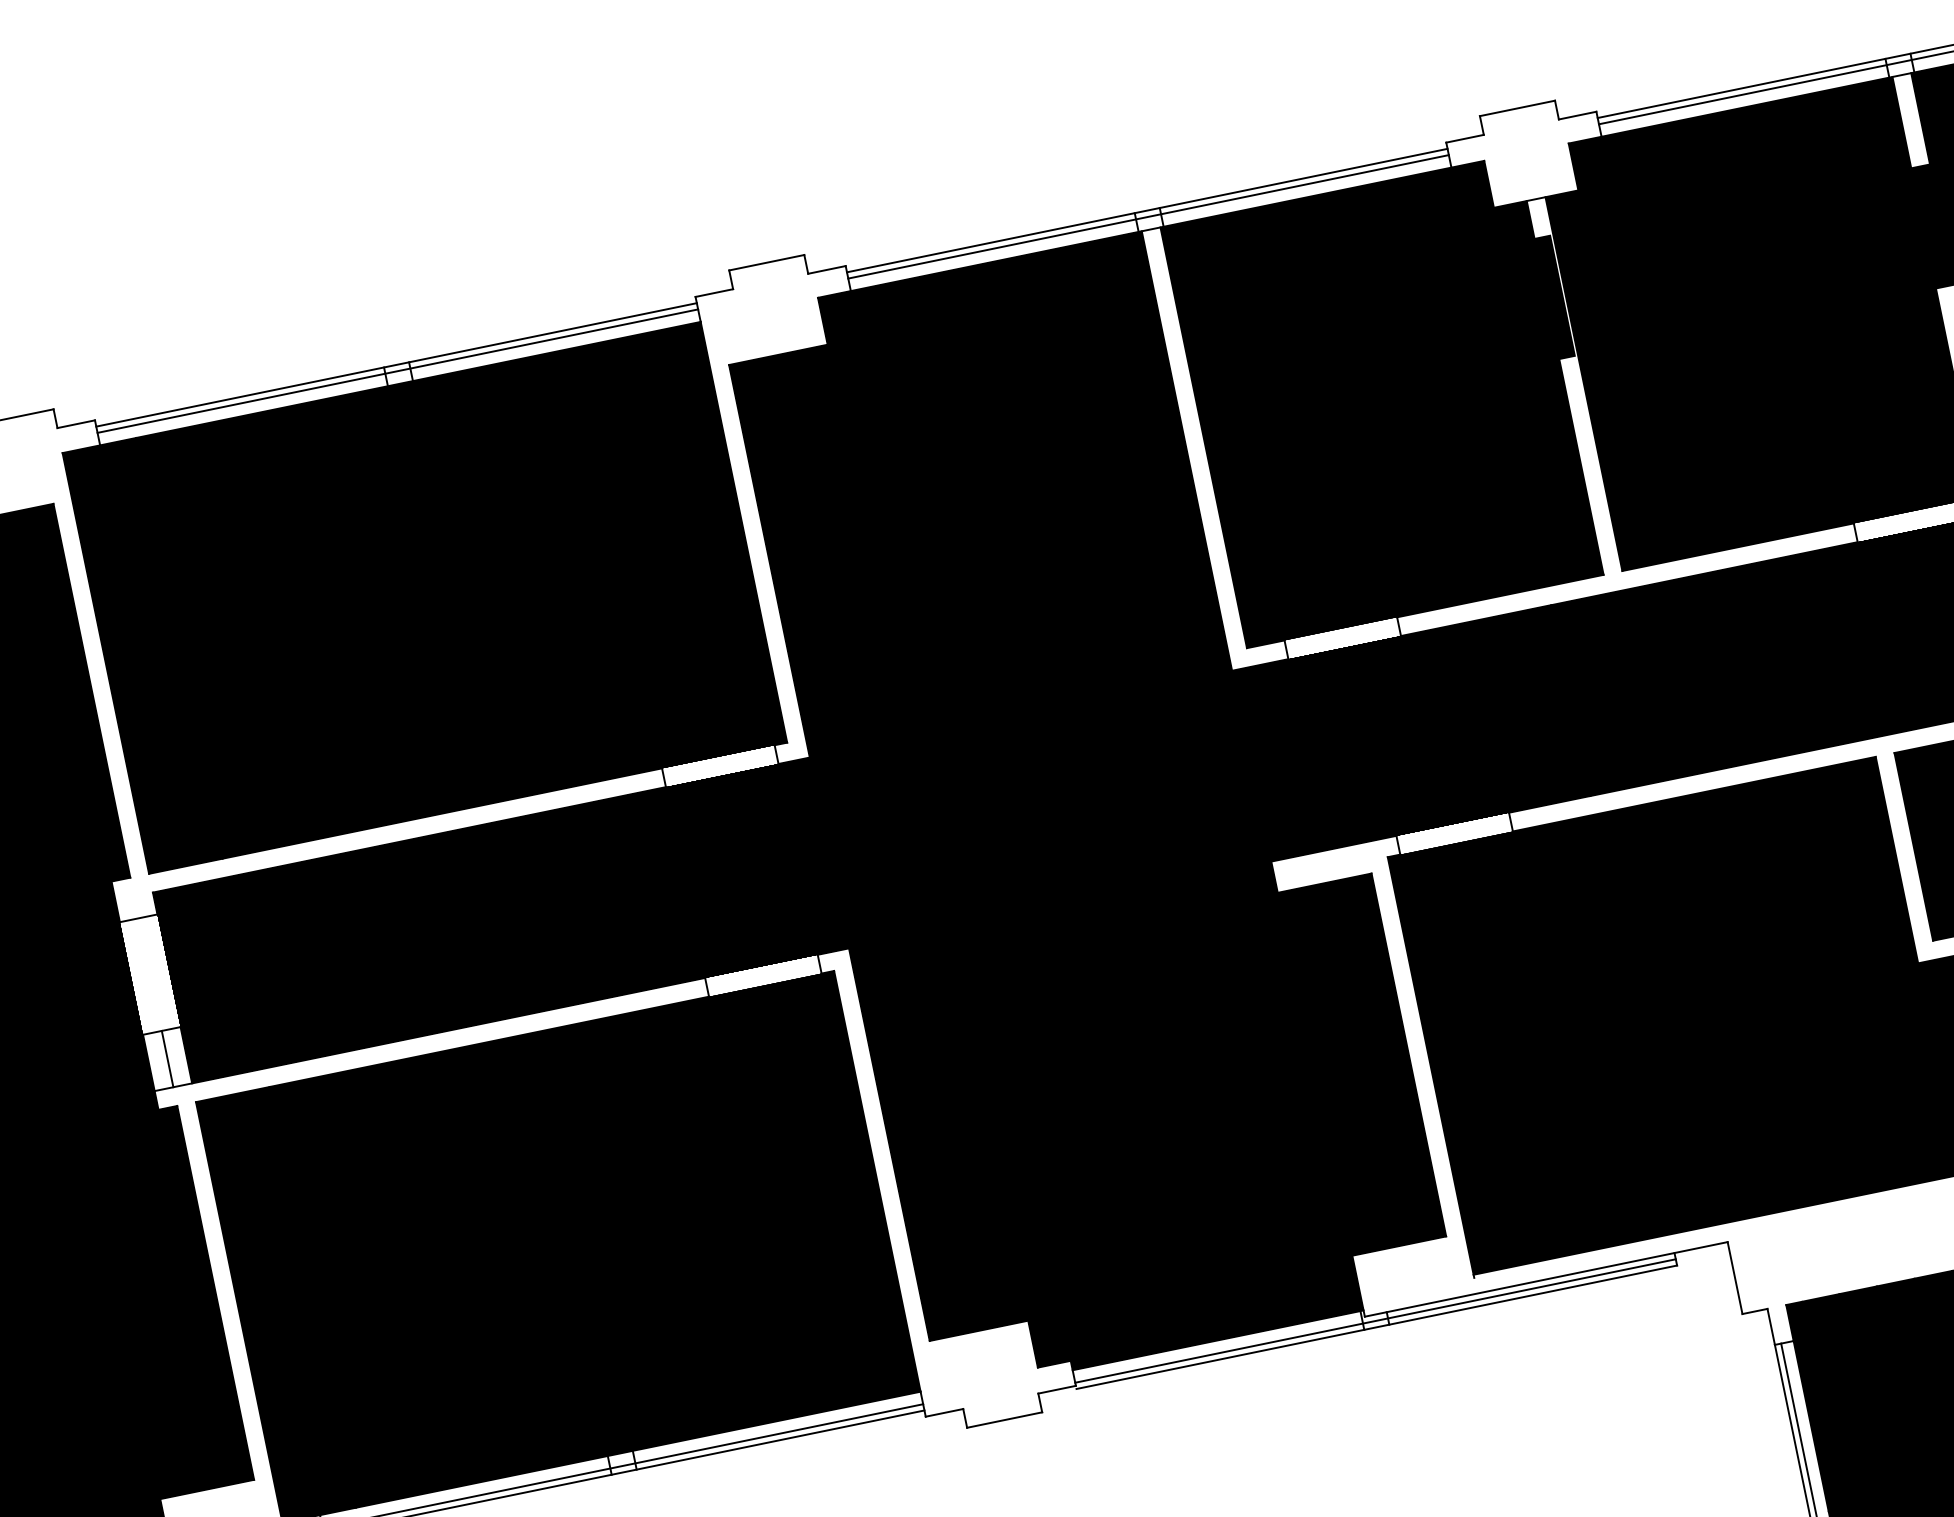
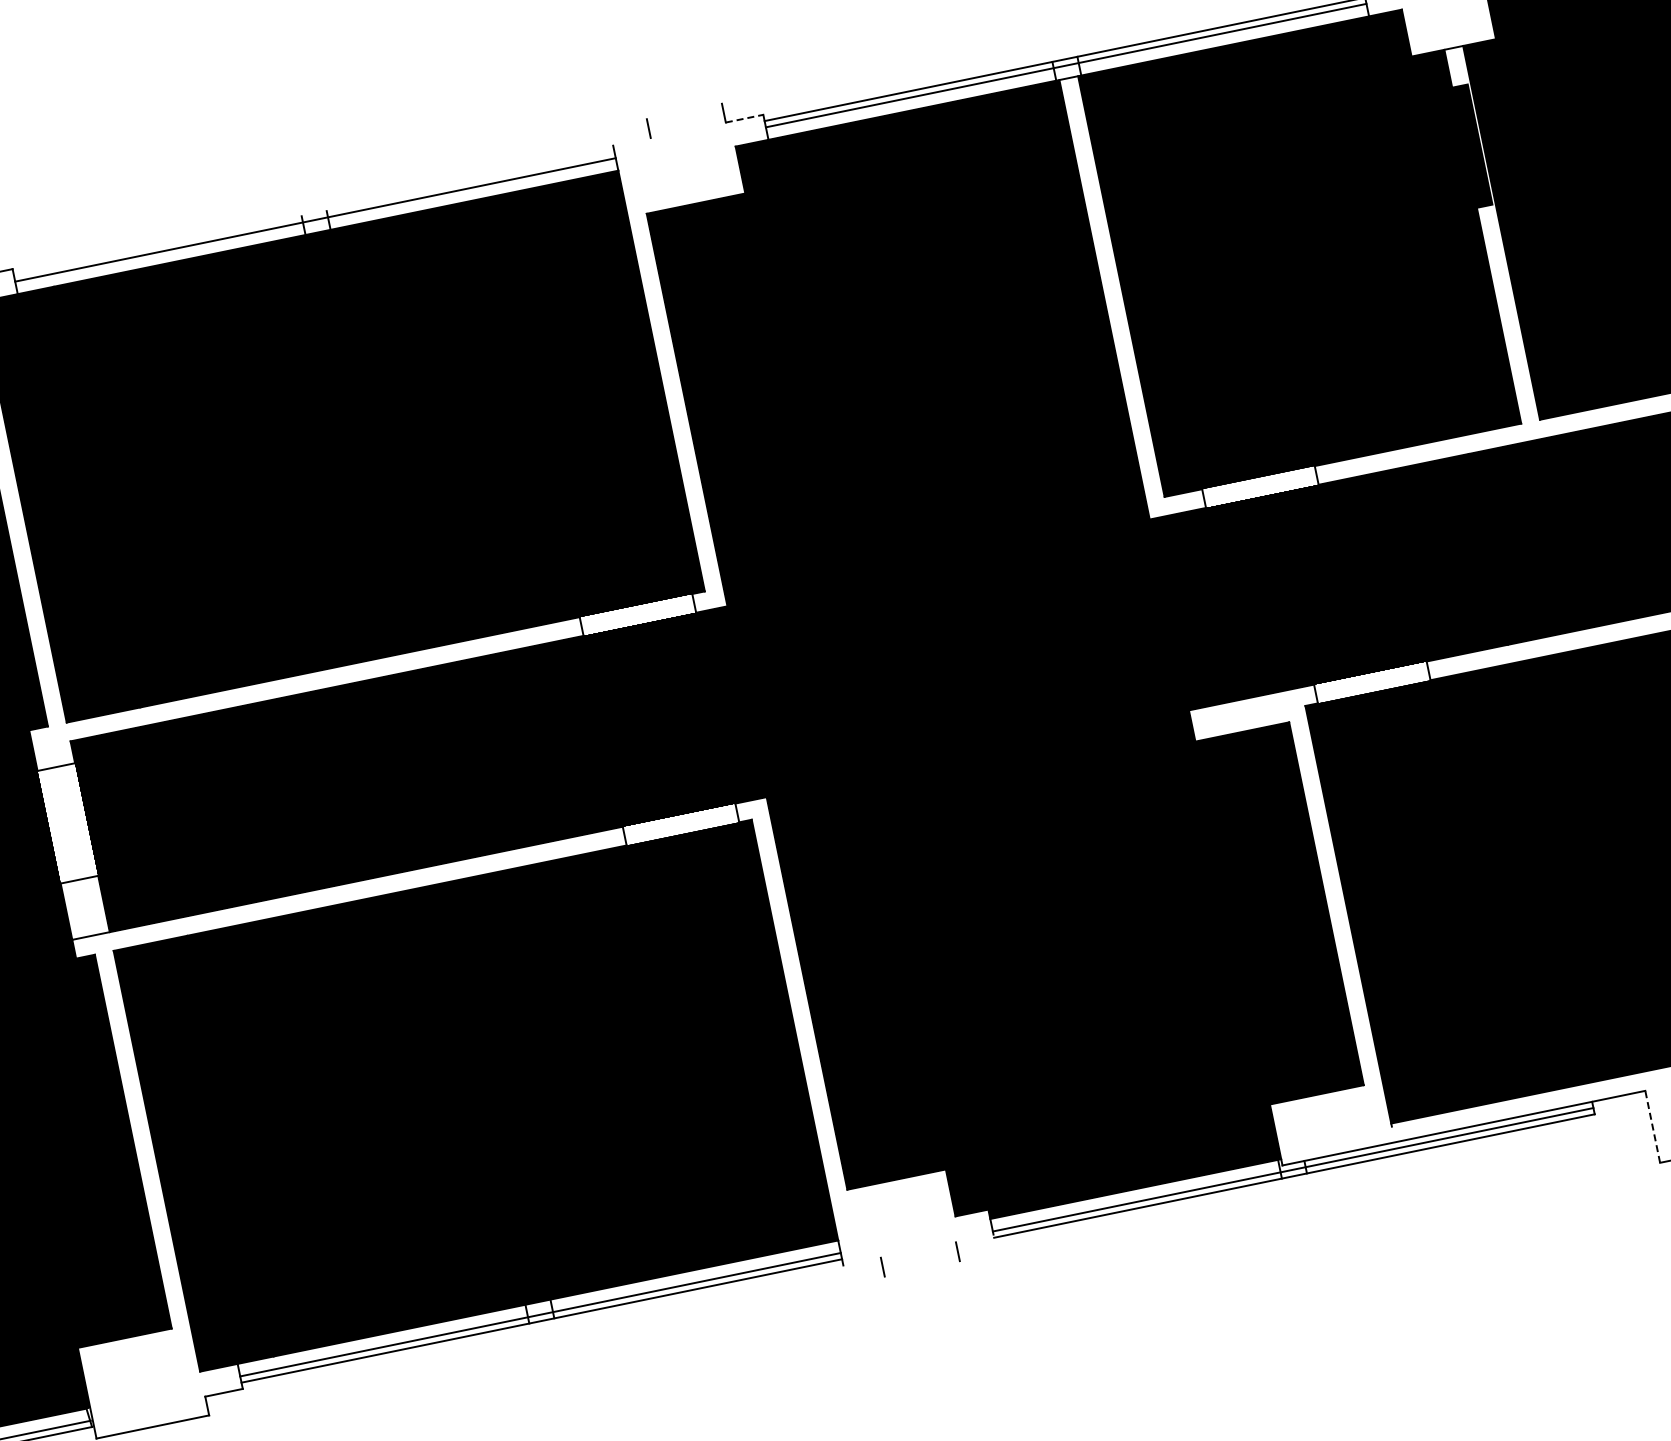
line: (766, 262) -> (684, 111), removed
line: (827, 269) -> (745, 118), solid -> dashed
line: (714, 292) -> (632, 141), removed
line: (396, 364) -> (314, 213), removed
line: (167, 1058) -> (85, 907), removed
line: (1735, 1278) -> (1653, 1127), solid -> dashed
line: (1056, 1389) -> (974, 1238), removed
line: (944, 1412) -> (862, 1261), removed
line: (1004, 1419) -> (922, 1268), removed

